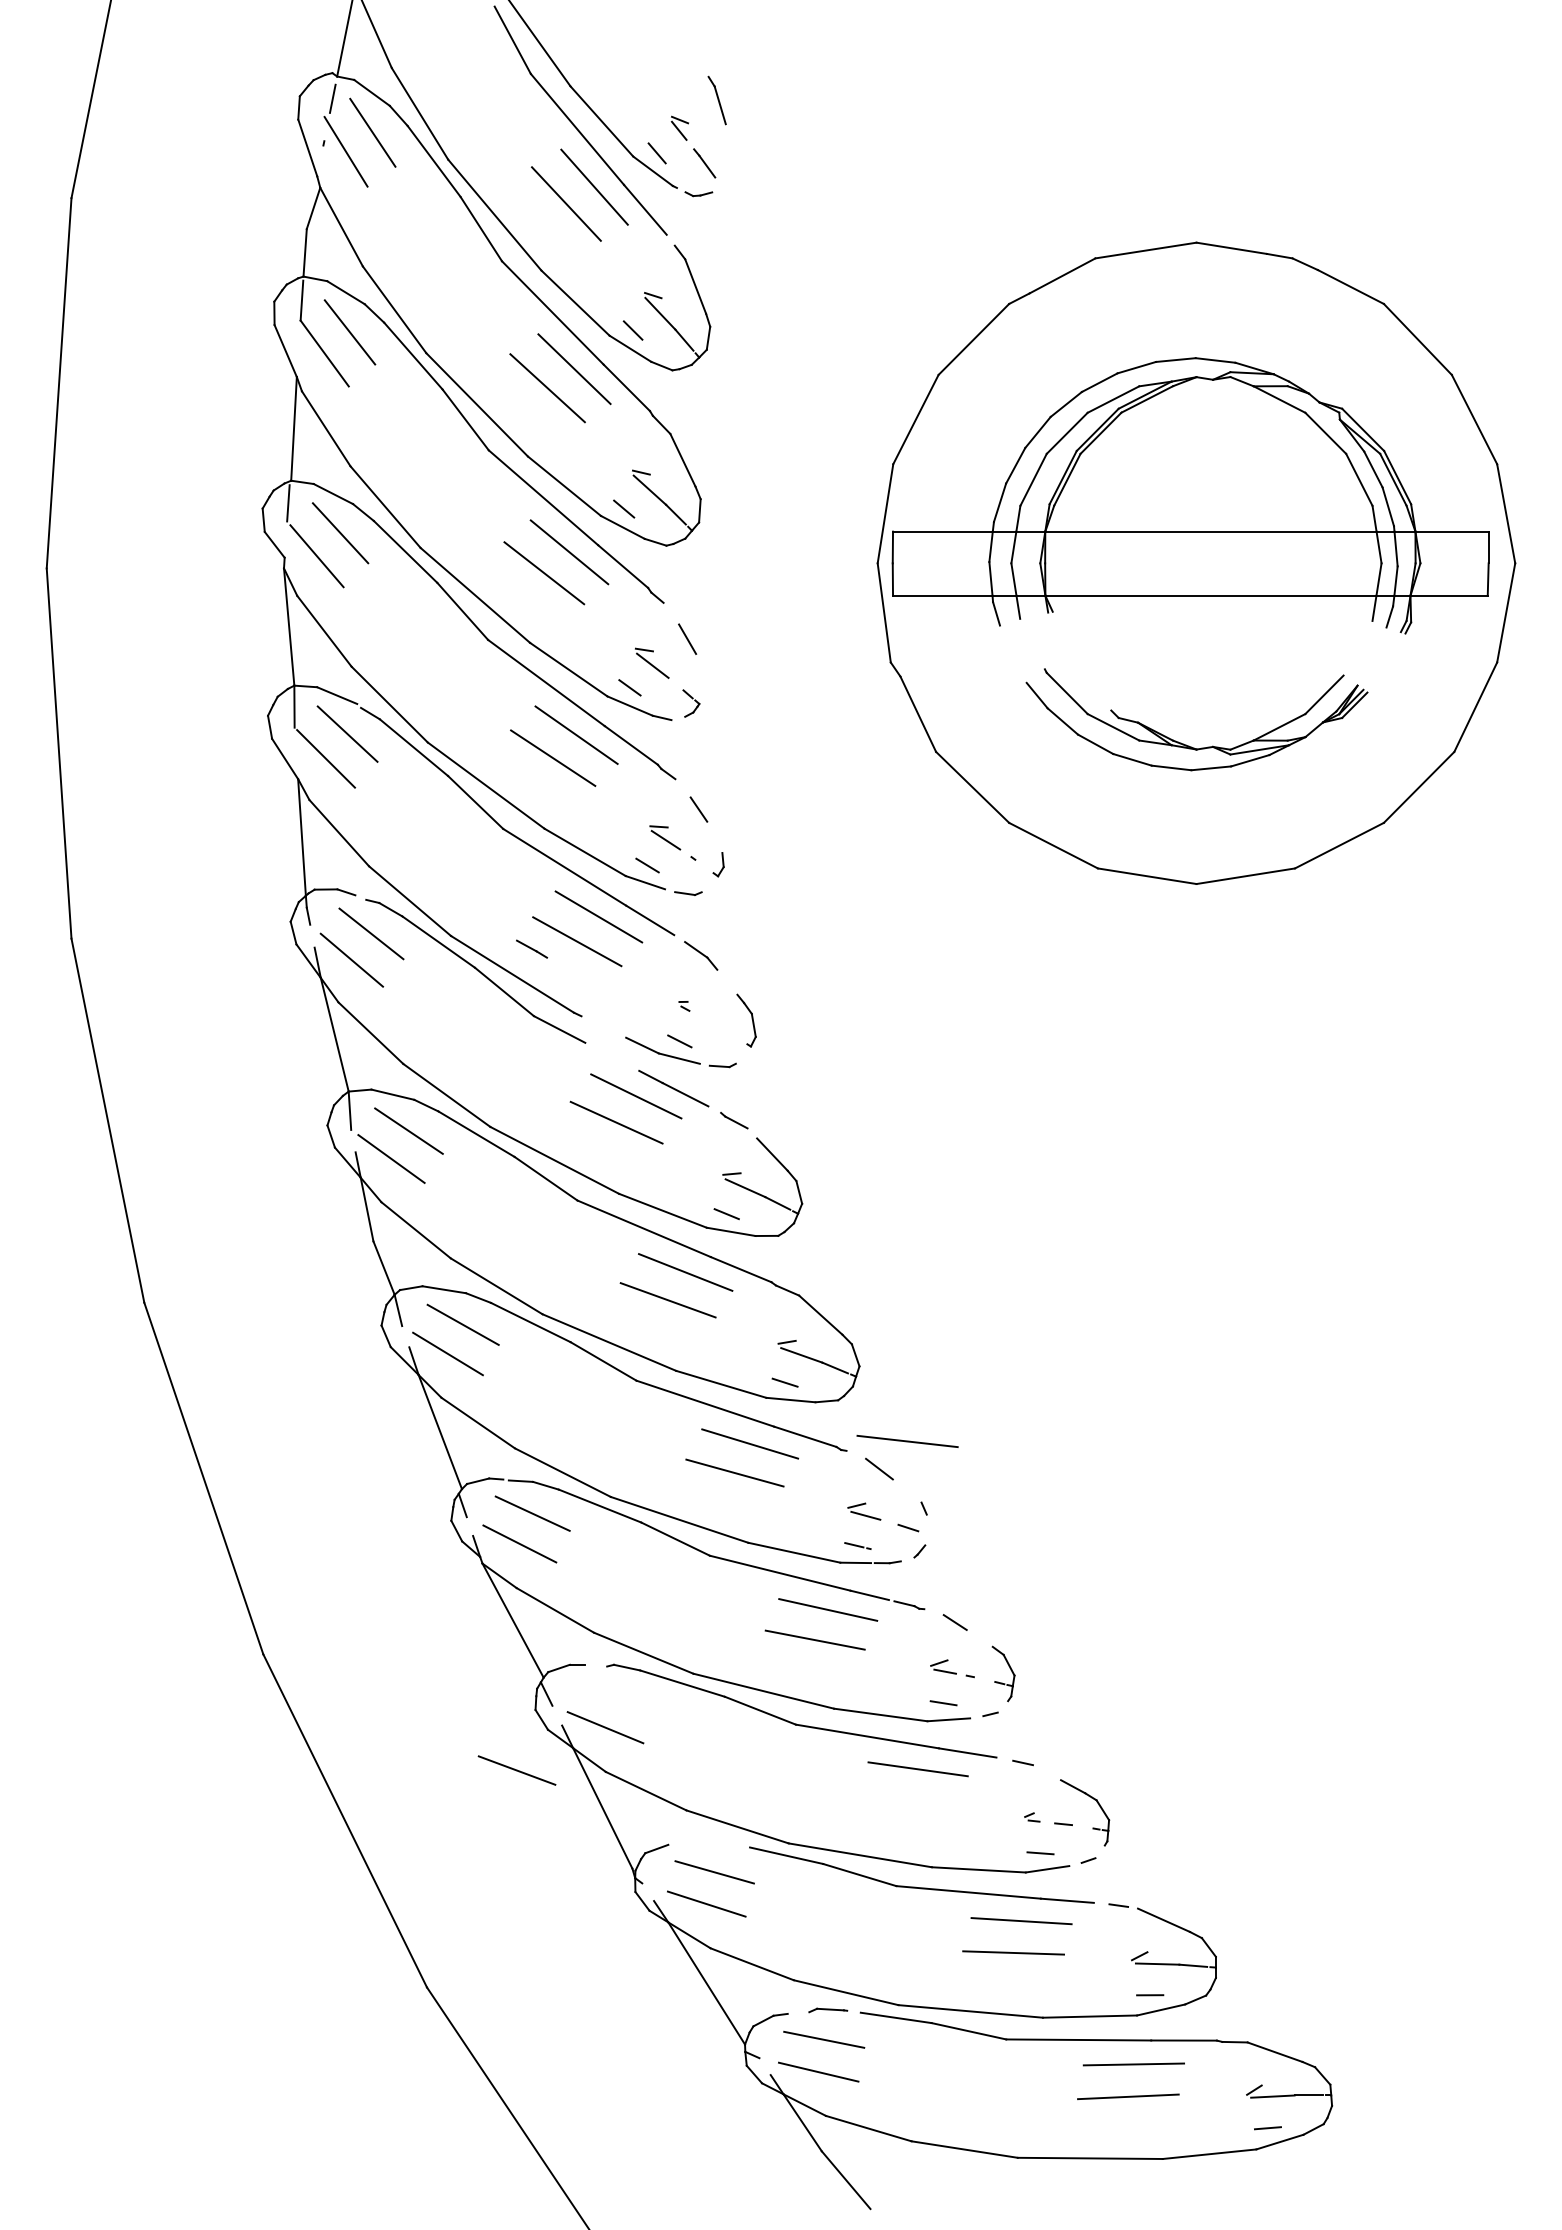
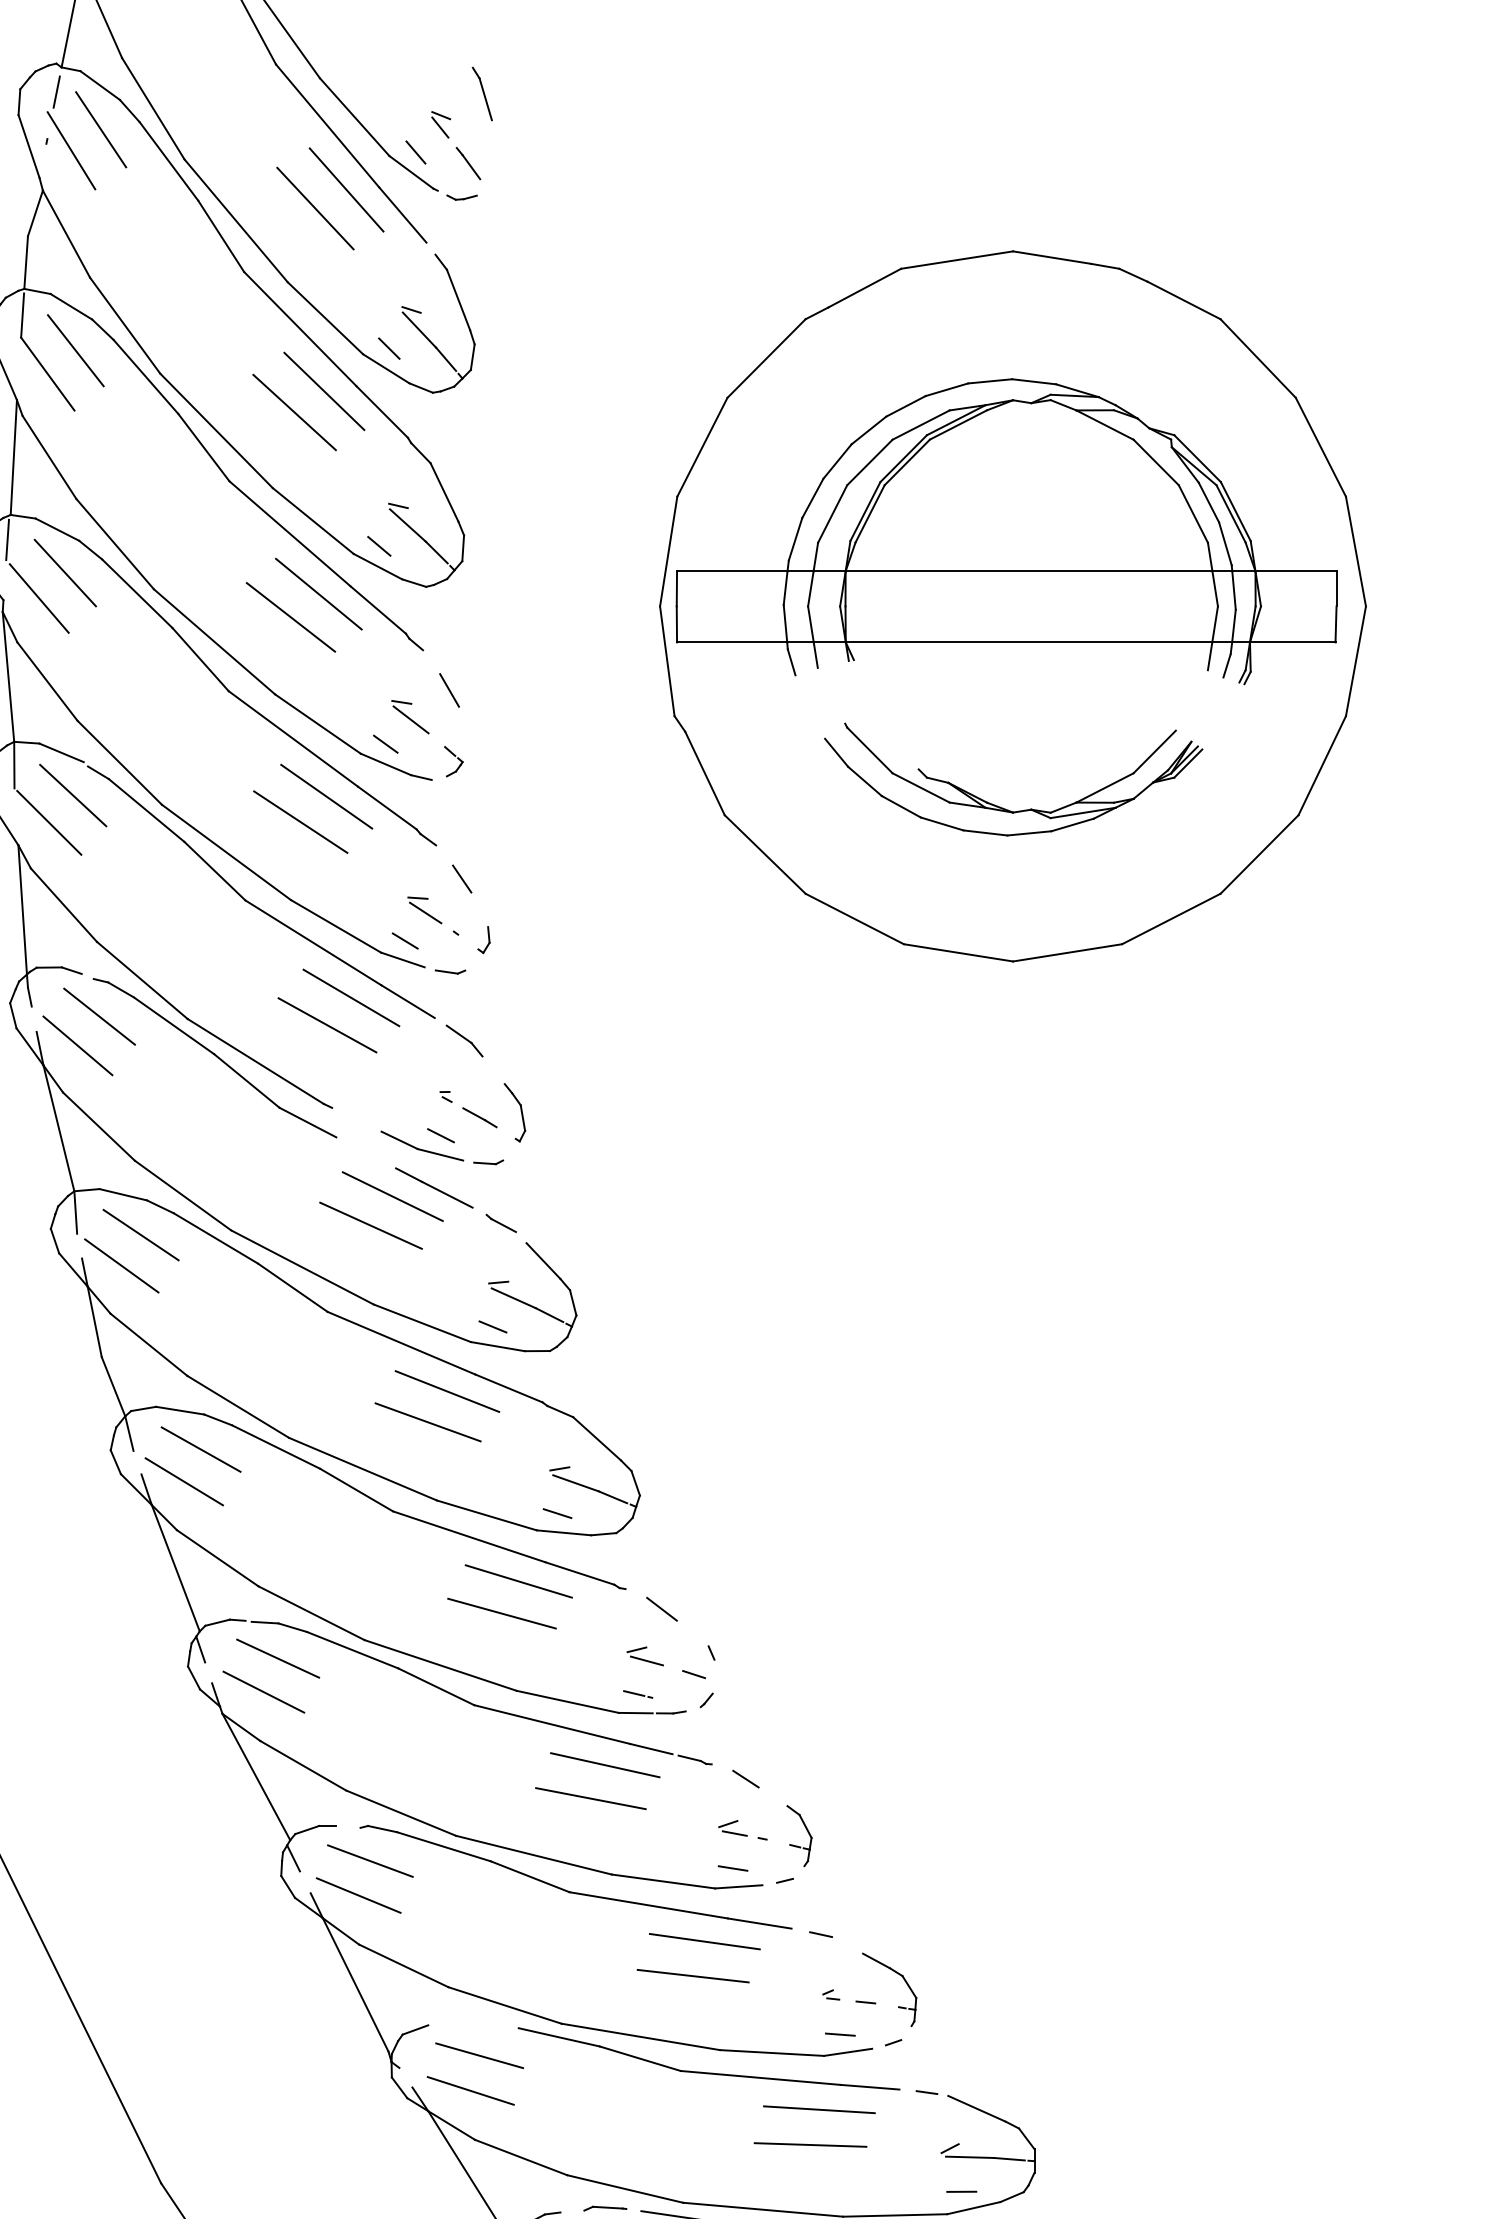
line: (531, 948) -> (479, 1117), moved
line: (907, 1440) -> (693, 1975), moved
line: (516, 1770) -> (369, 1861), moved

